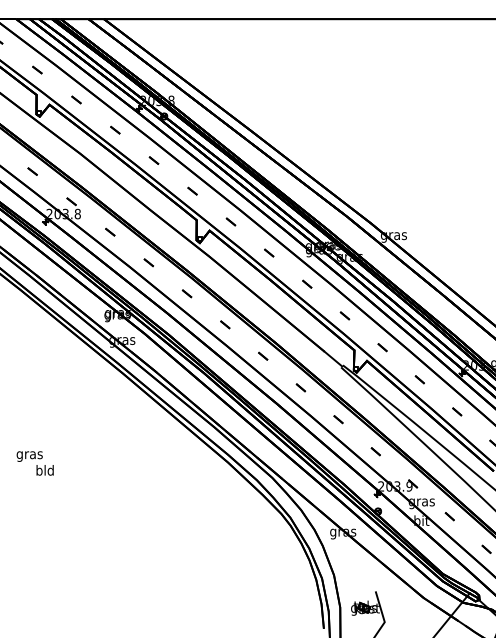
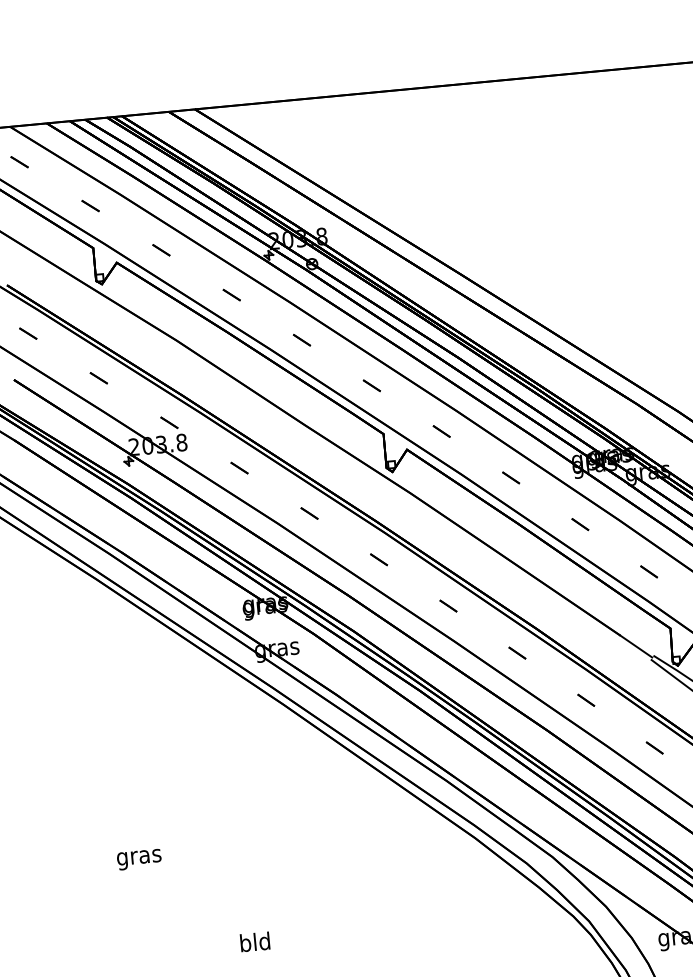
text: (44, 470) -> (254, 942), moved

